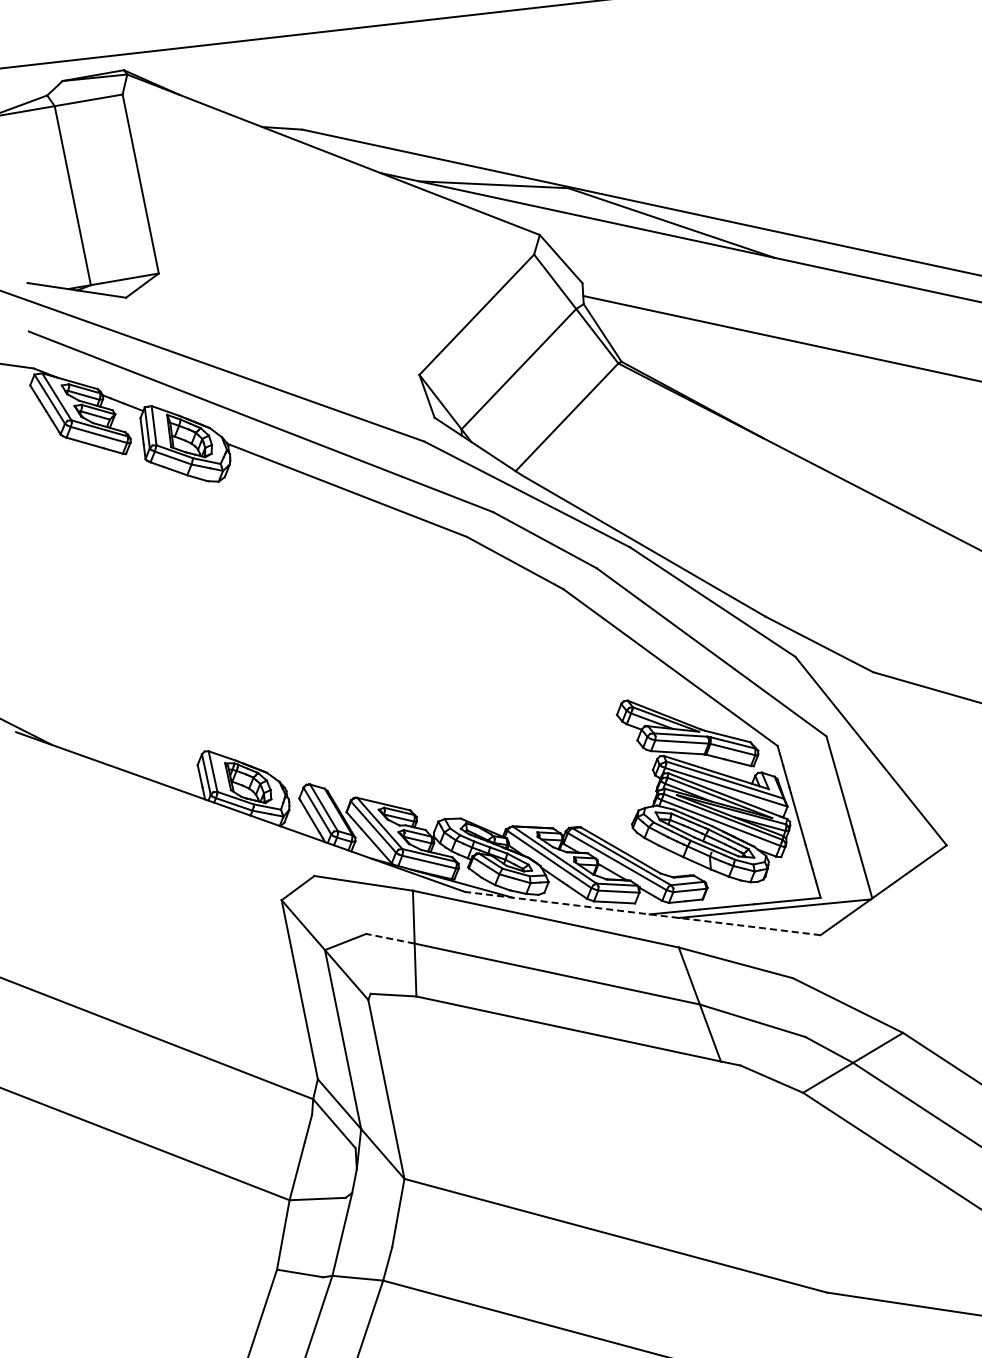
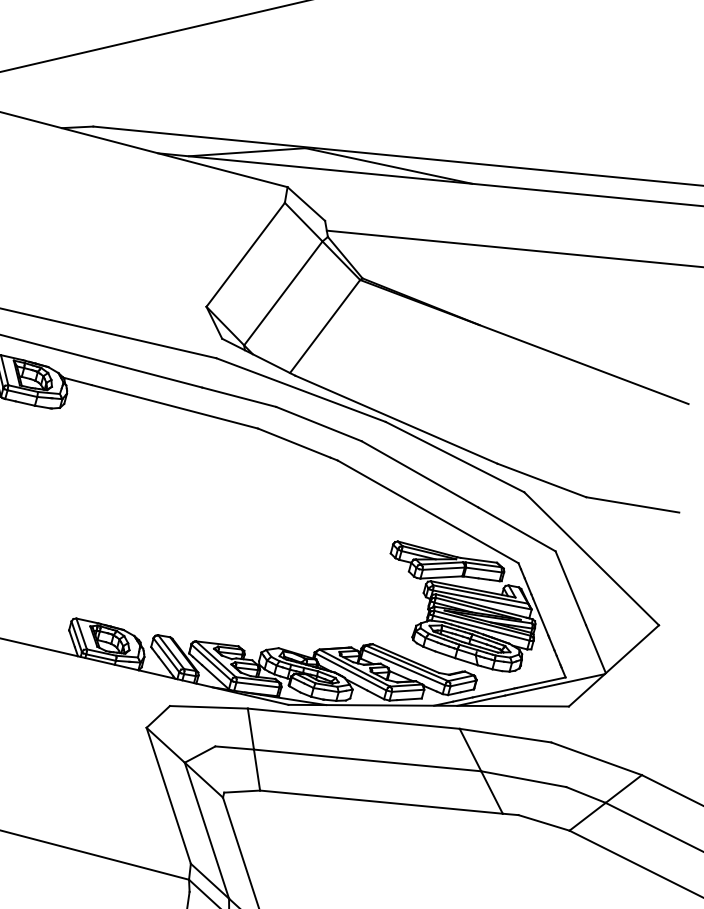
line: (642, 913) -> (428, 705), dashed -> solid
line: (390, 938) -> (234, 747), dashed -> solid

